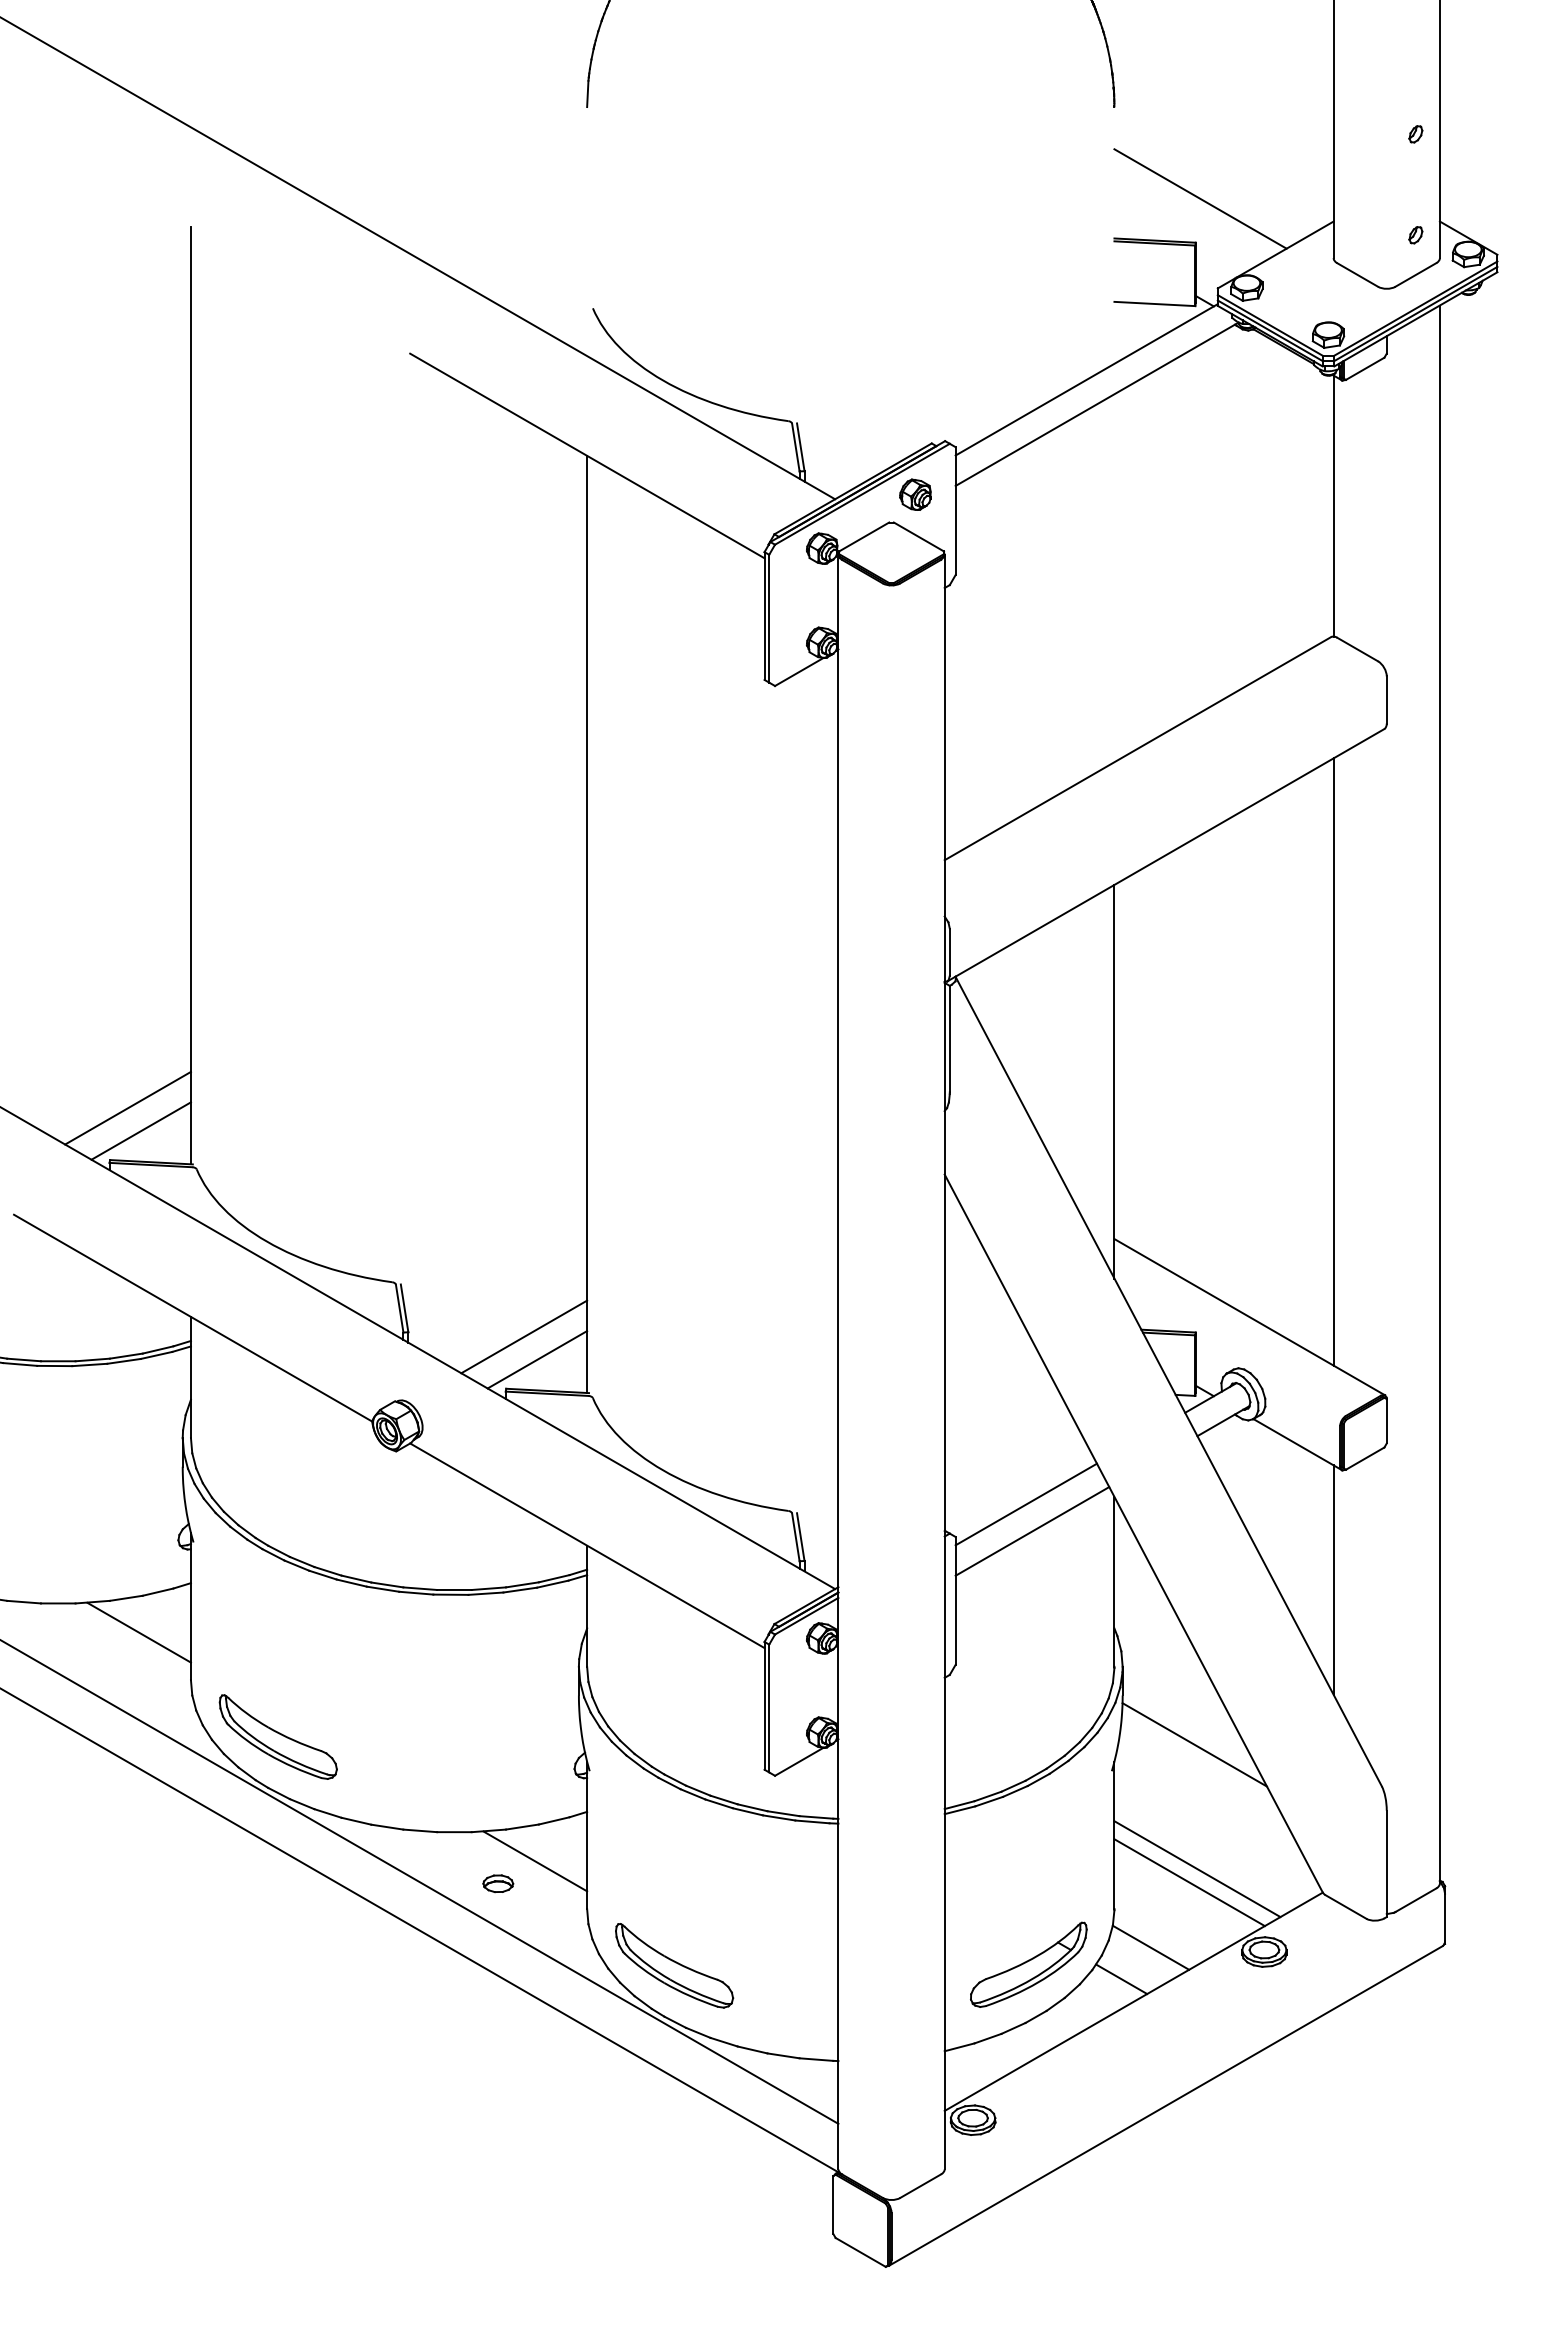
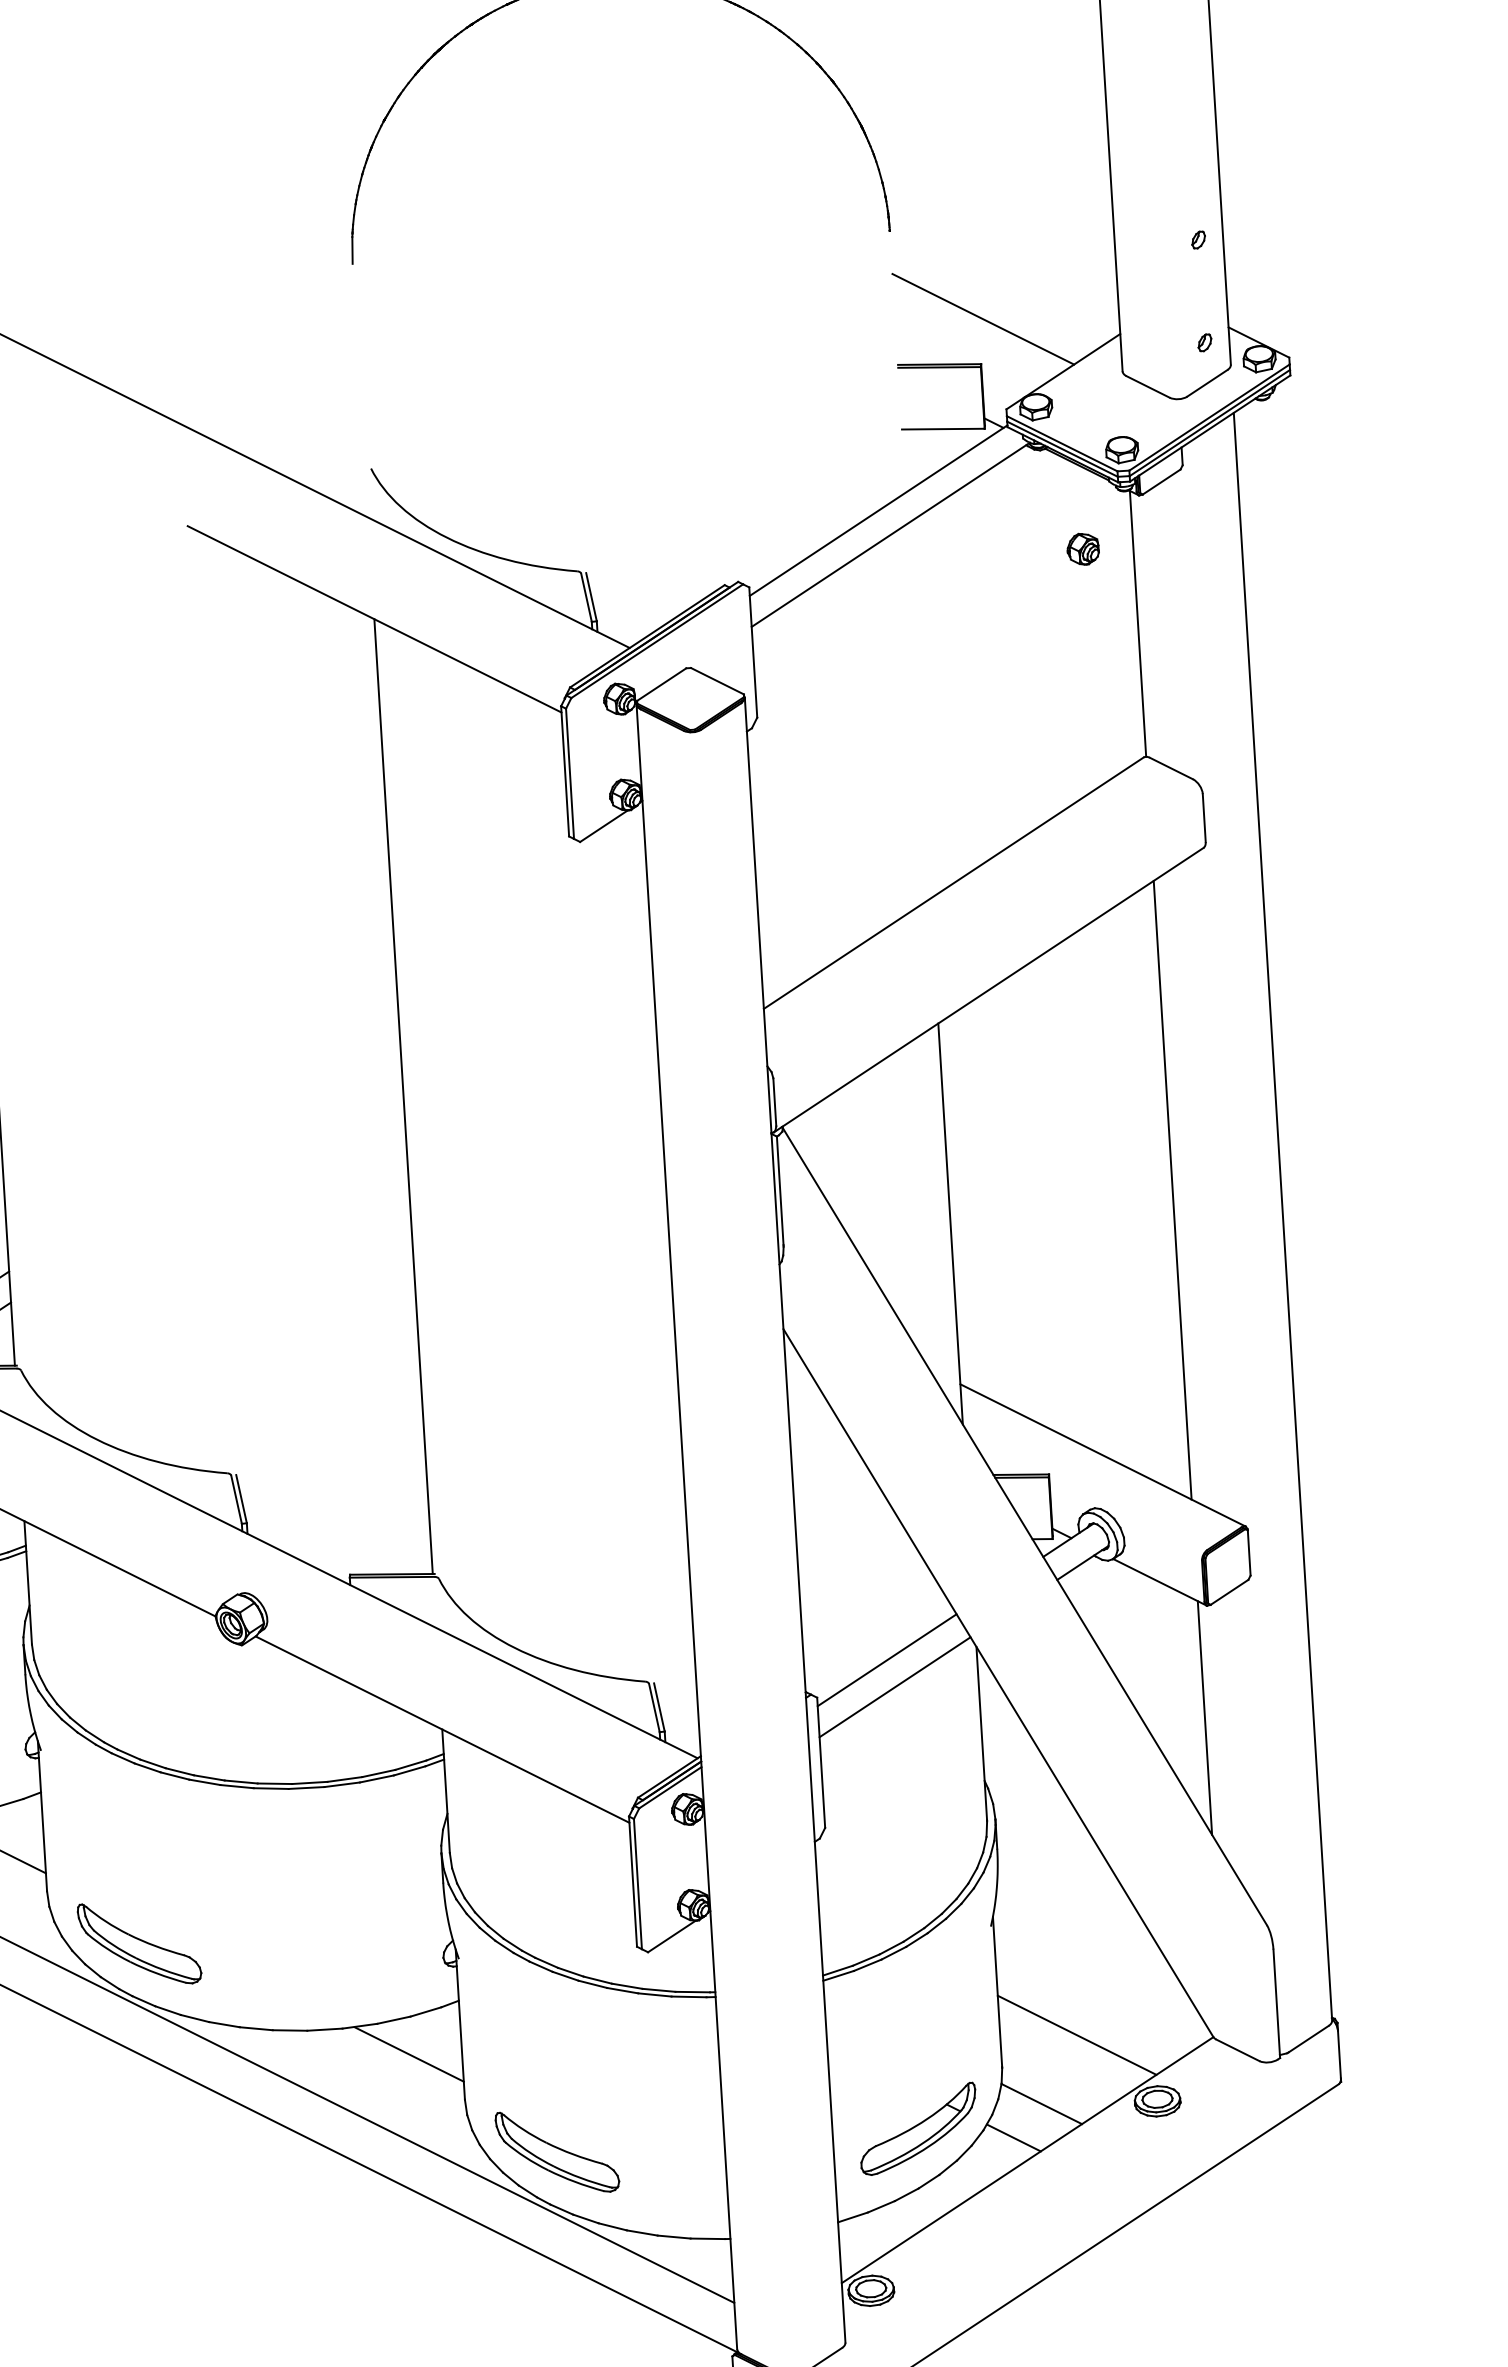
part: (915, 494) -> (1083, 548), moved
line: (524, 1336) -> (365, 1520), removed
line: (537, 1359) -> (380, 1542), removed
line: (1194, 1744) -> (1073, 1894), removed
line: (1197, 1869) -> (1084, 2021), removed
part: (498, 1883) -> (373, 2079), removed

